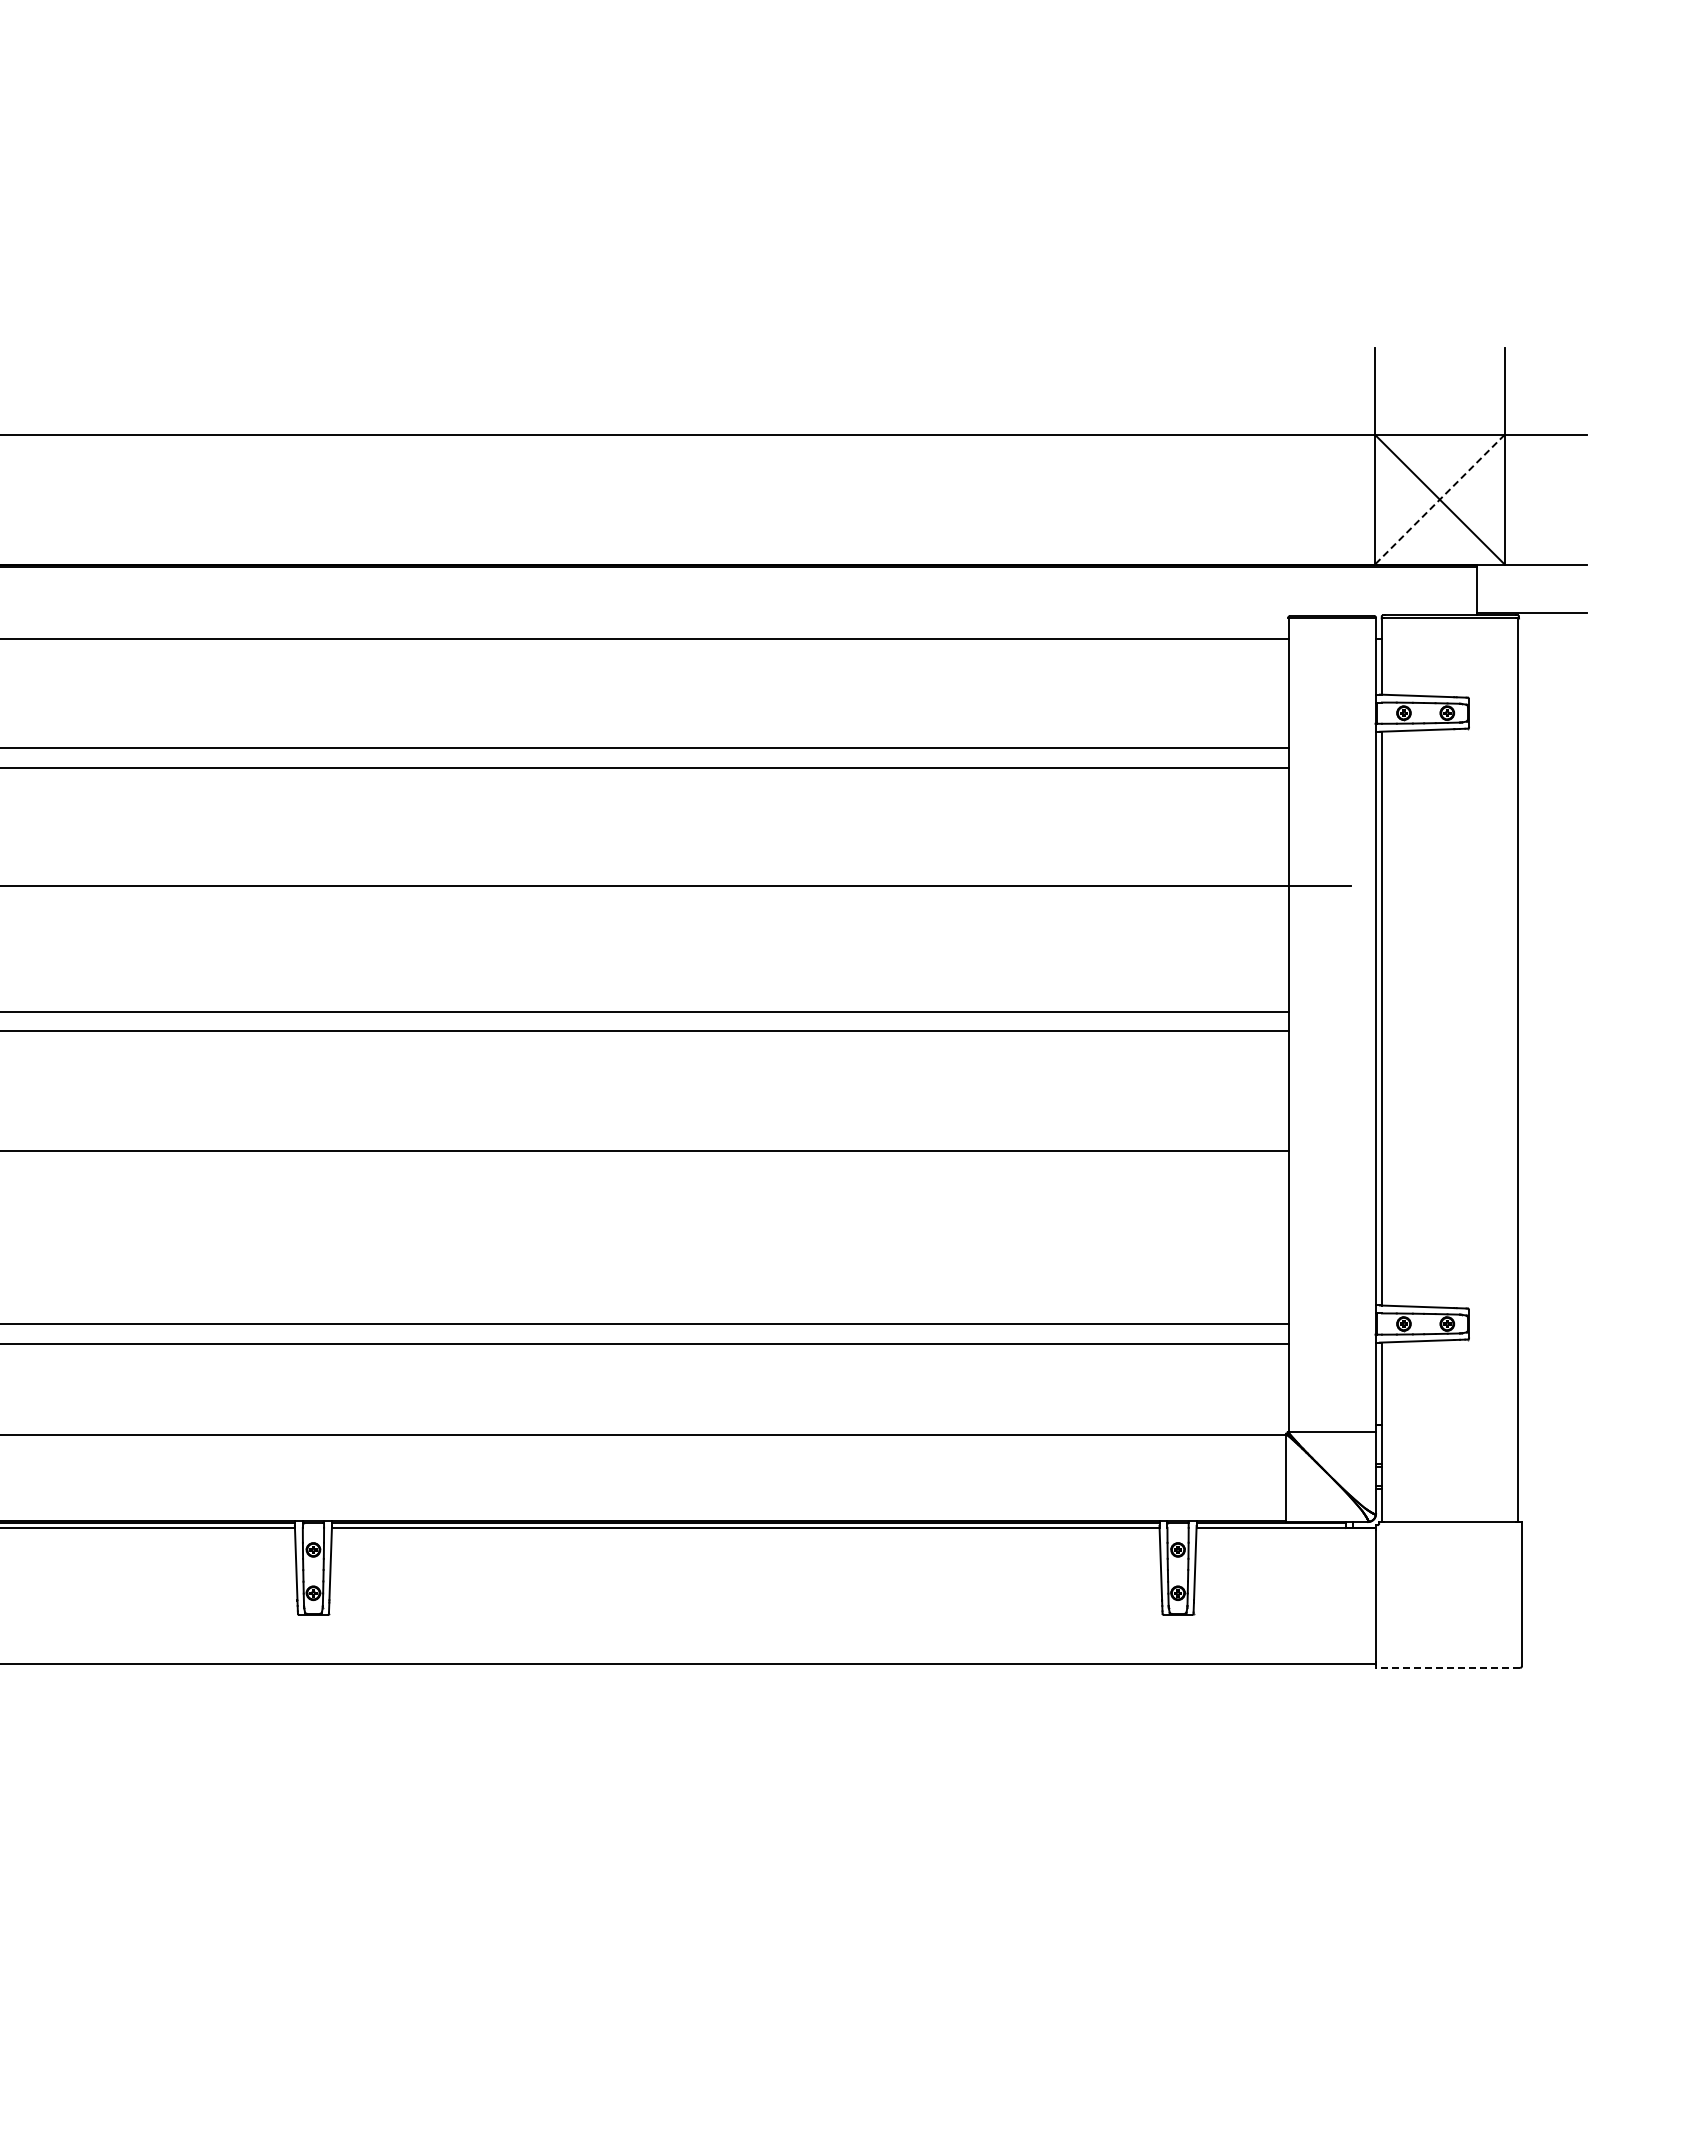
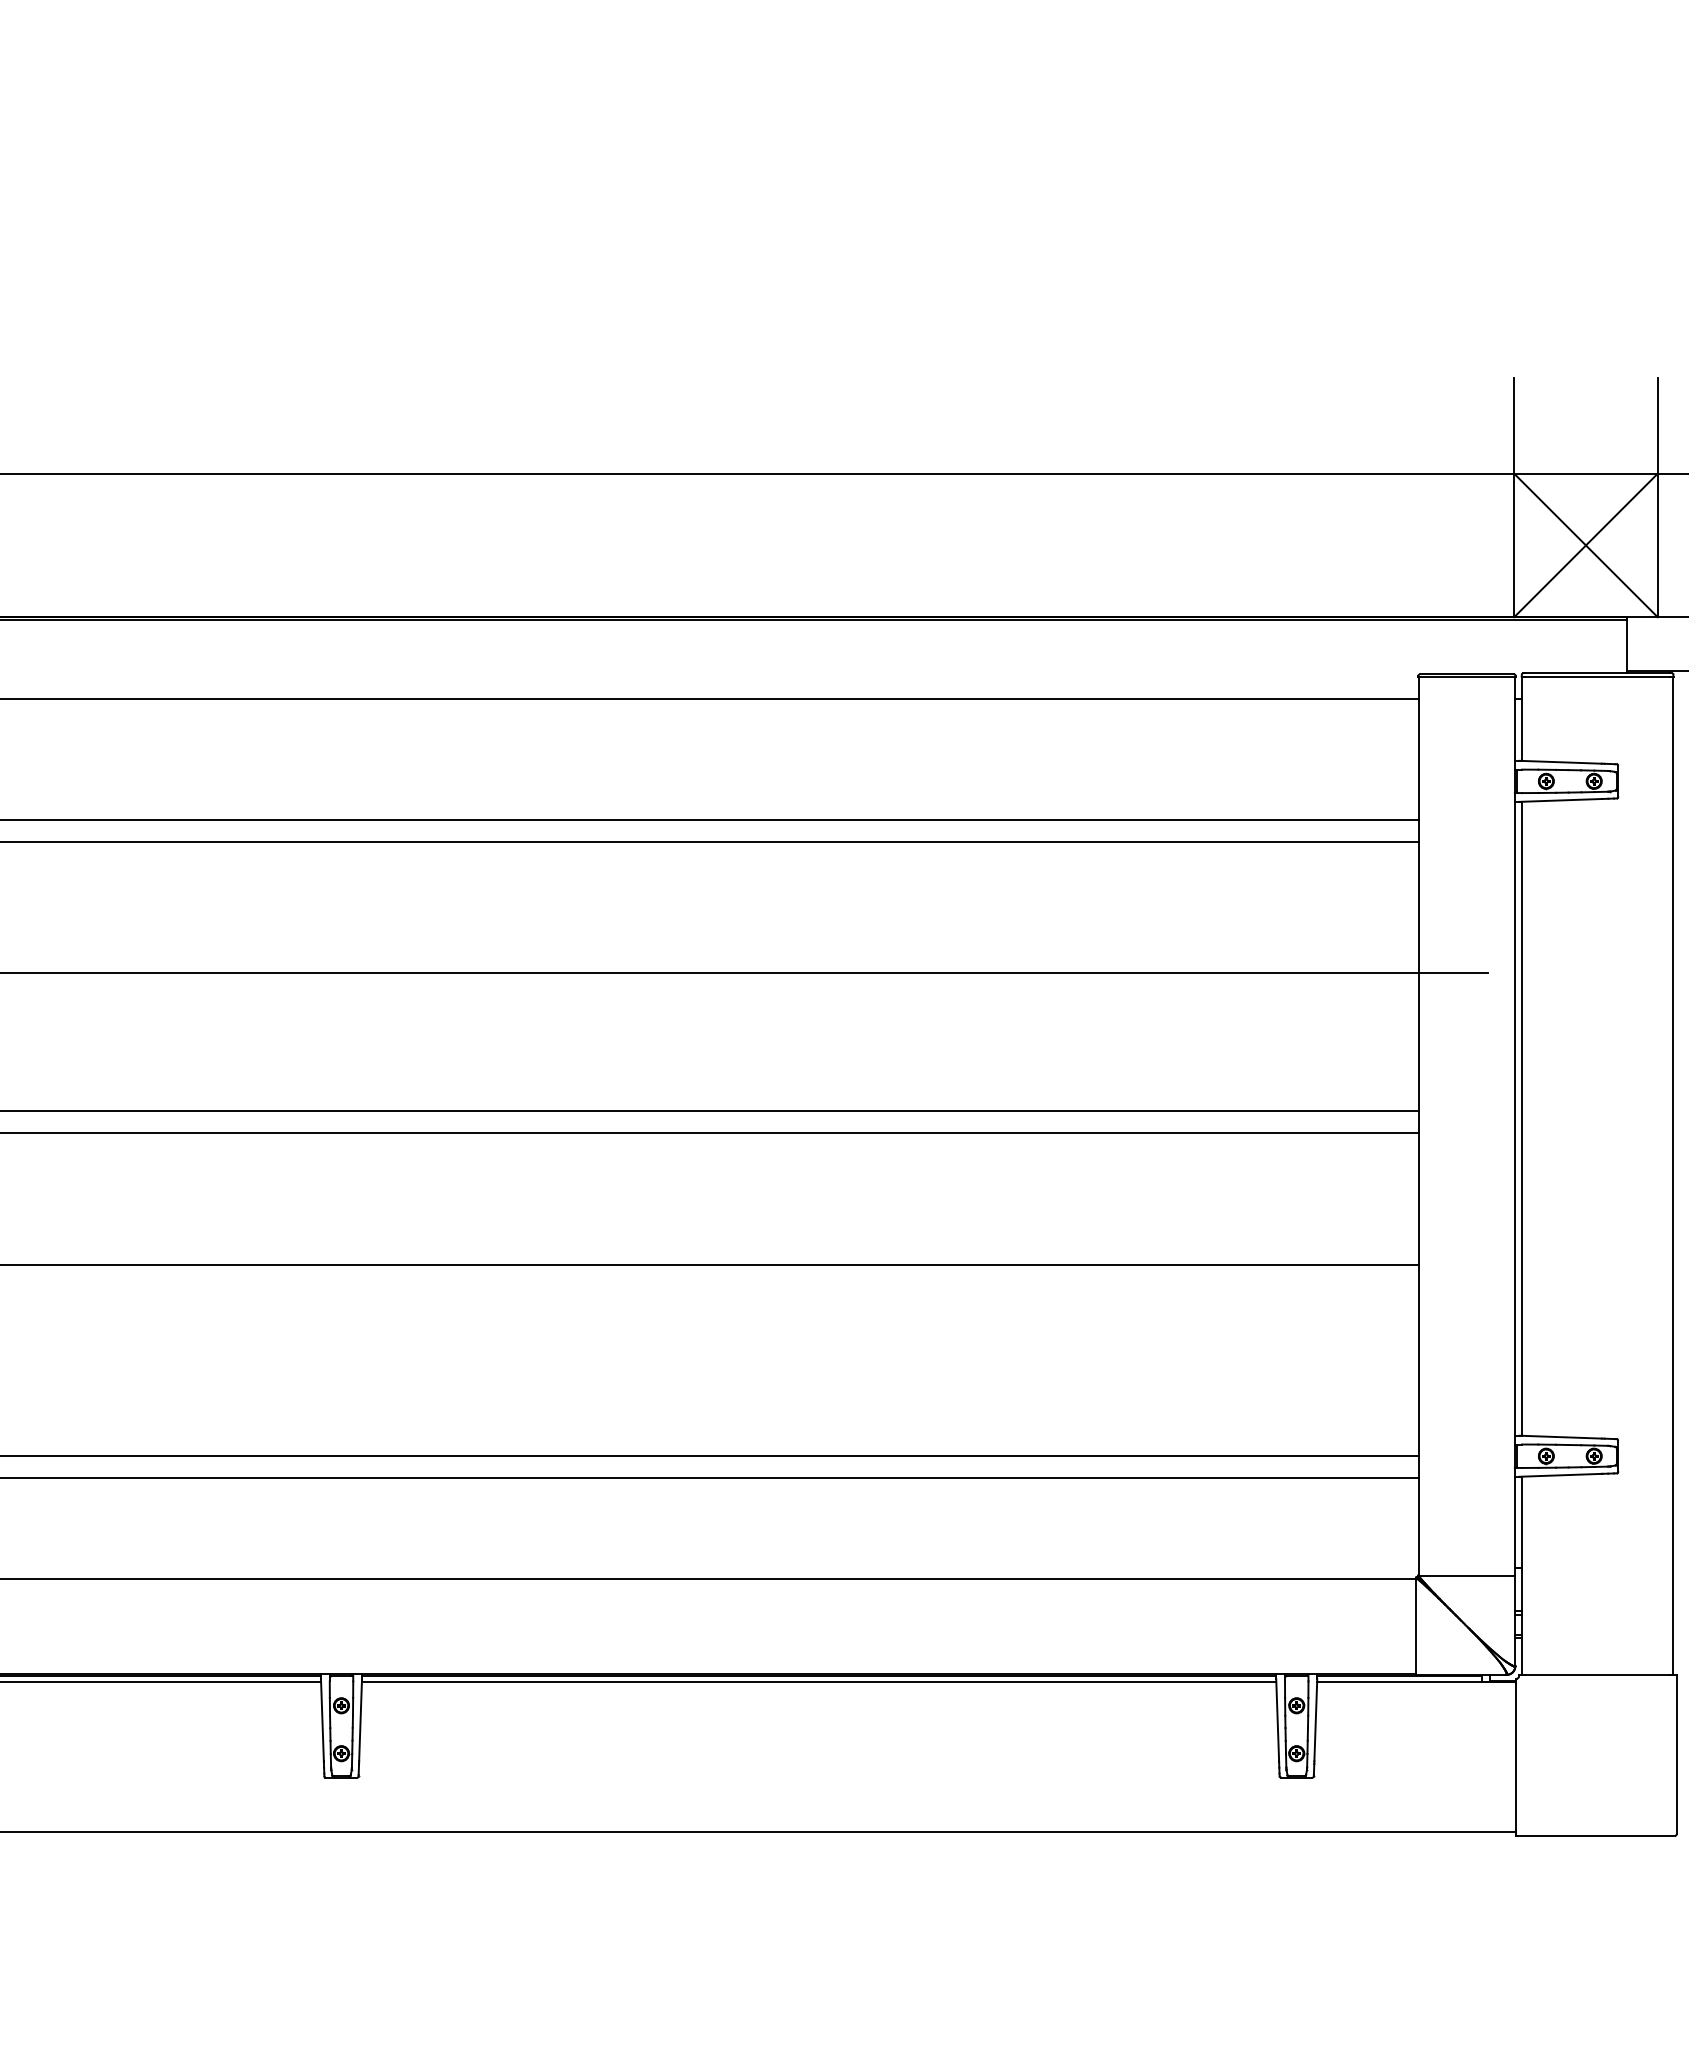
line: (1439, 499) -> (1585, 545), dashed -> solid
line: (1447, 1667) -> (1594, 1835), dashed -> solid

